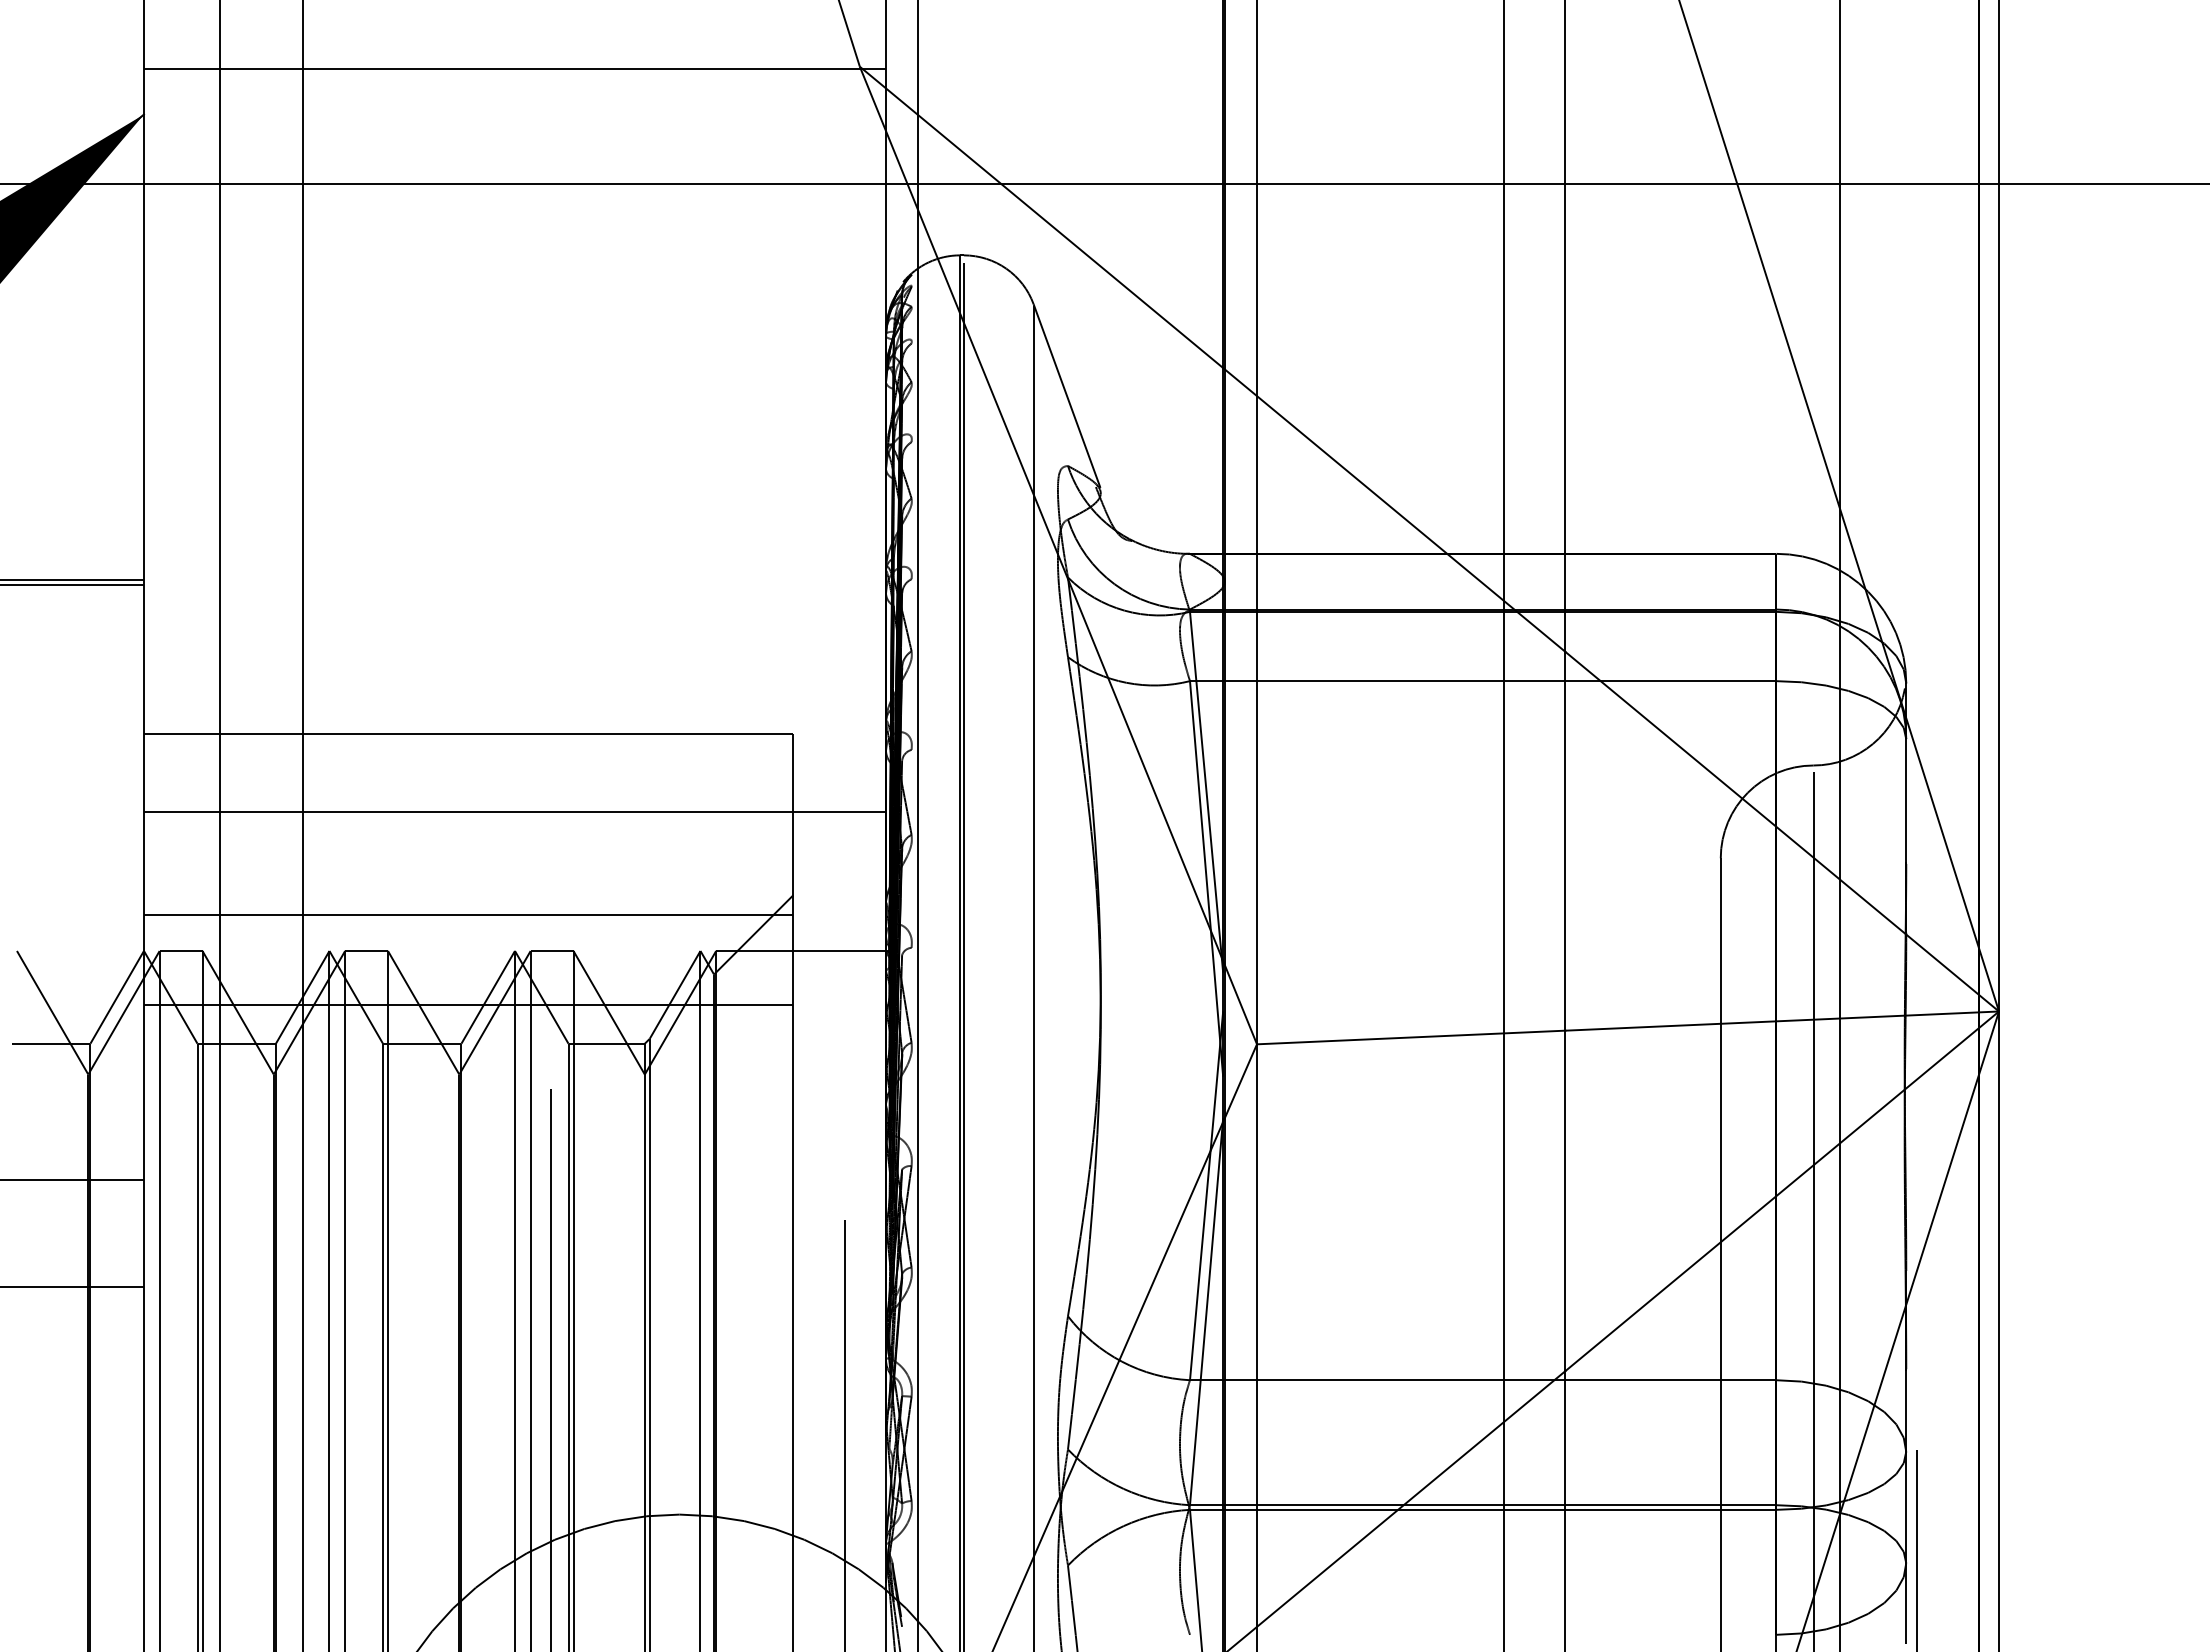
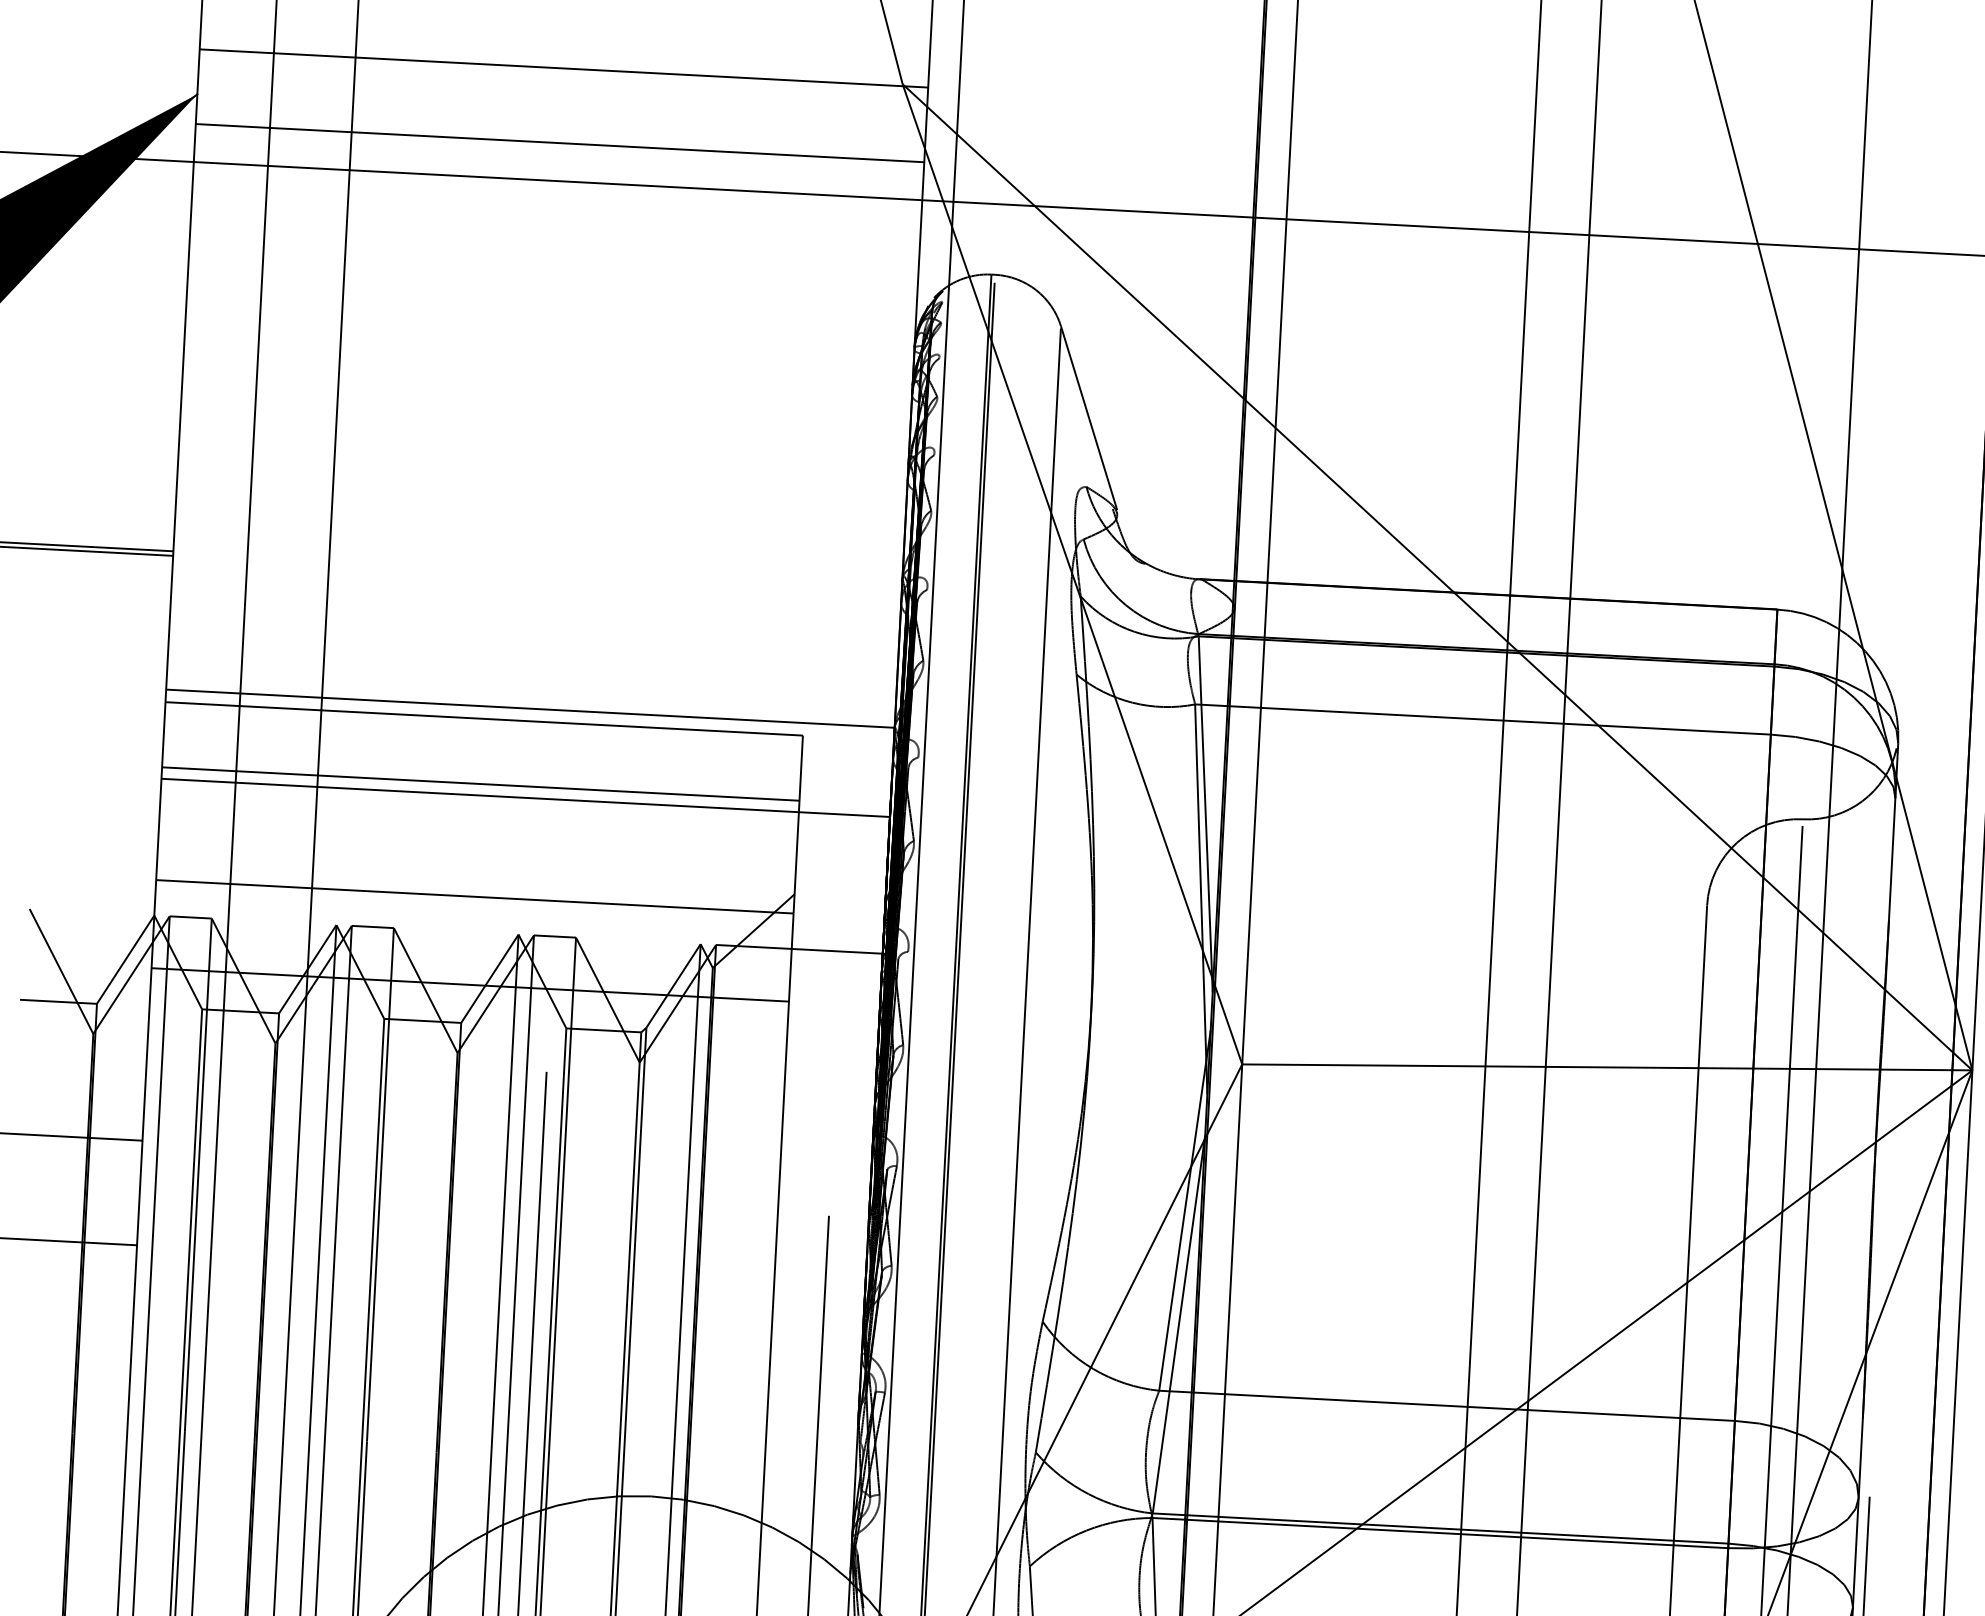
line: (514, 144) -> (559, 142), added
line: (514, 720) -> (529, 708), added
line: (468, 800) -> (480, 784), added

